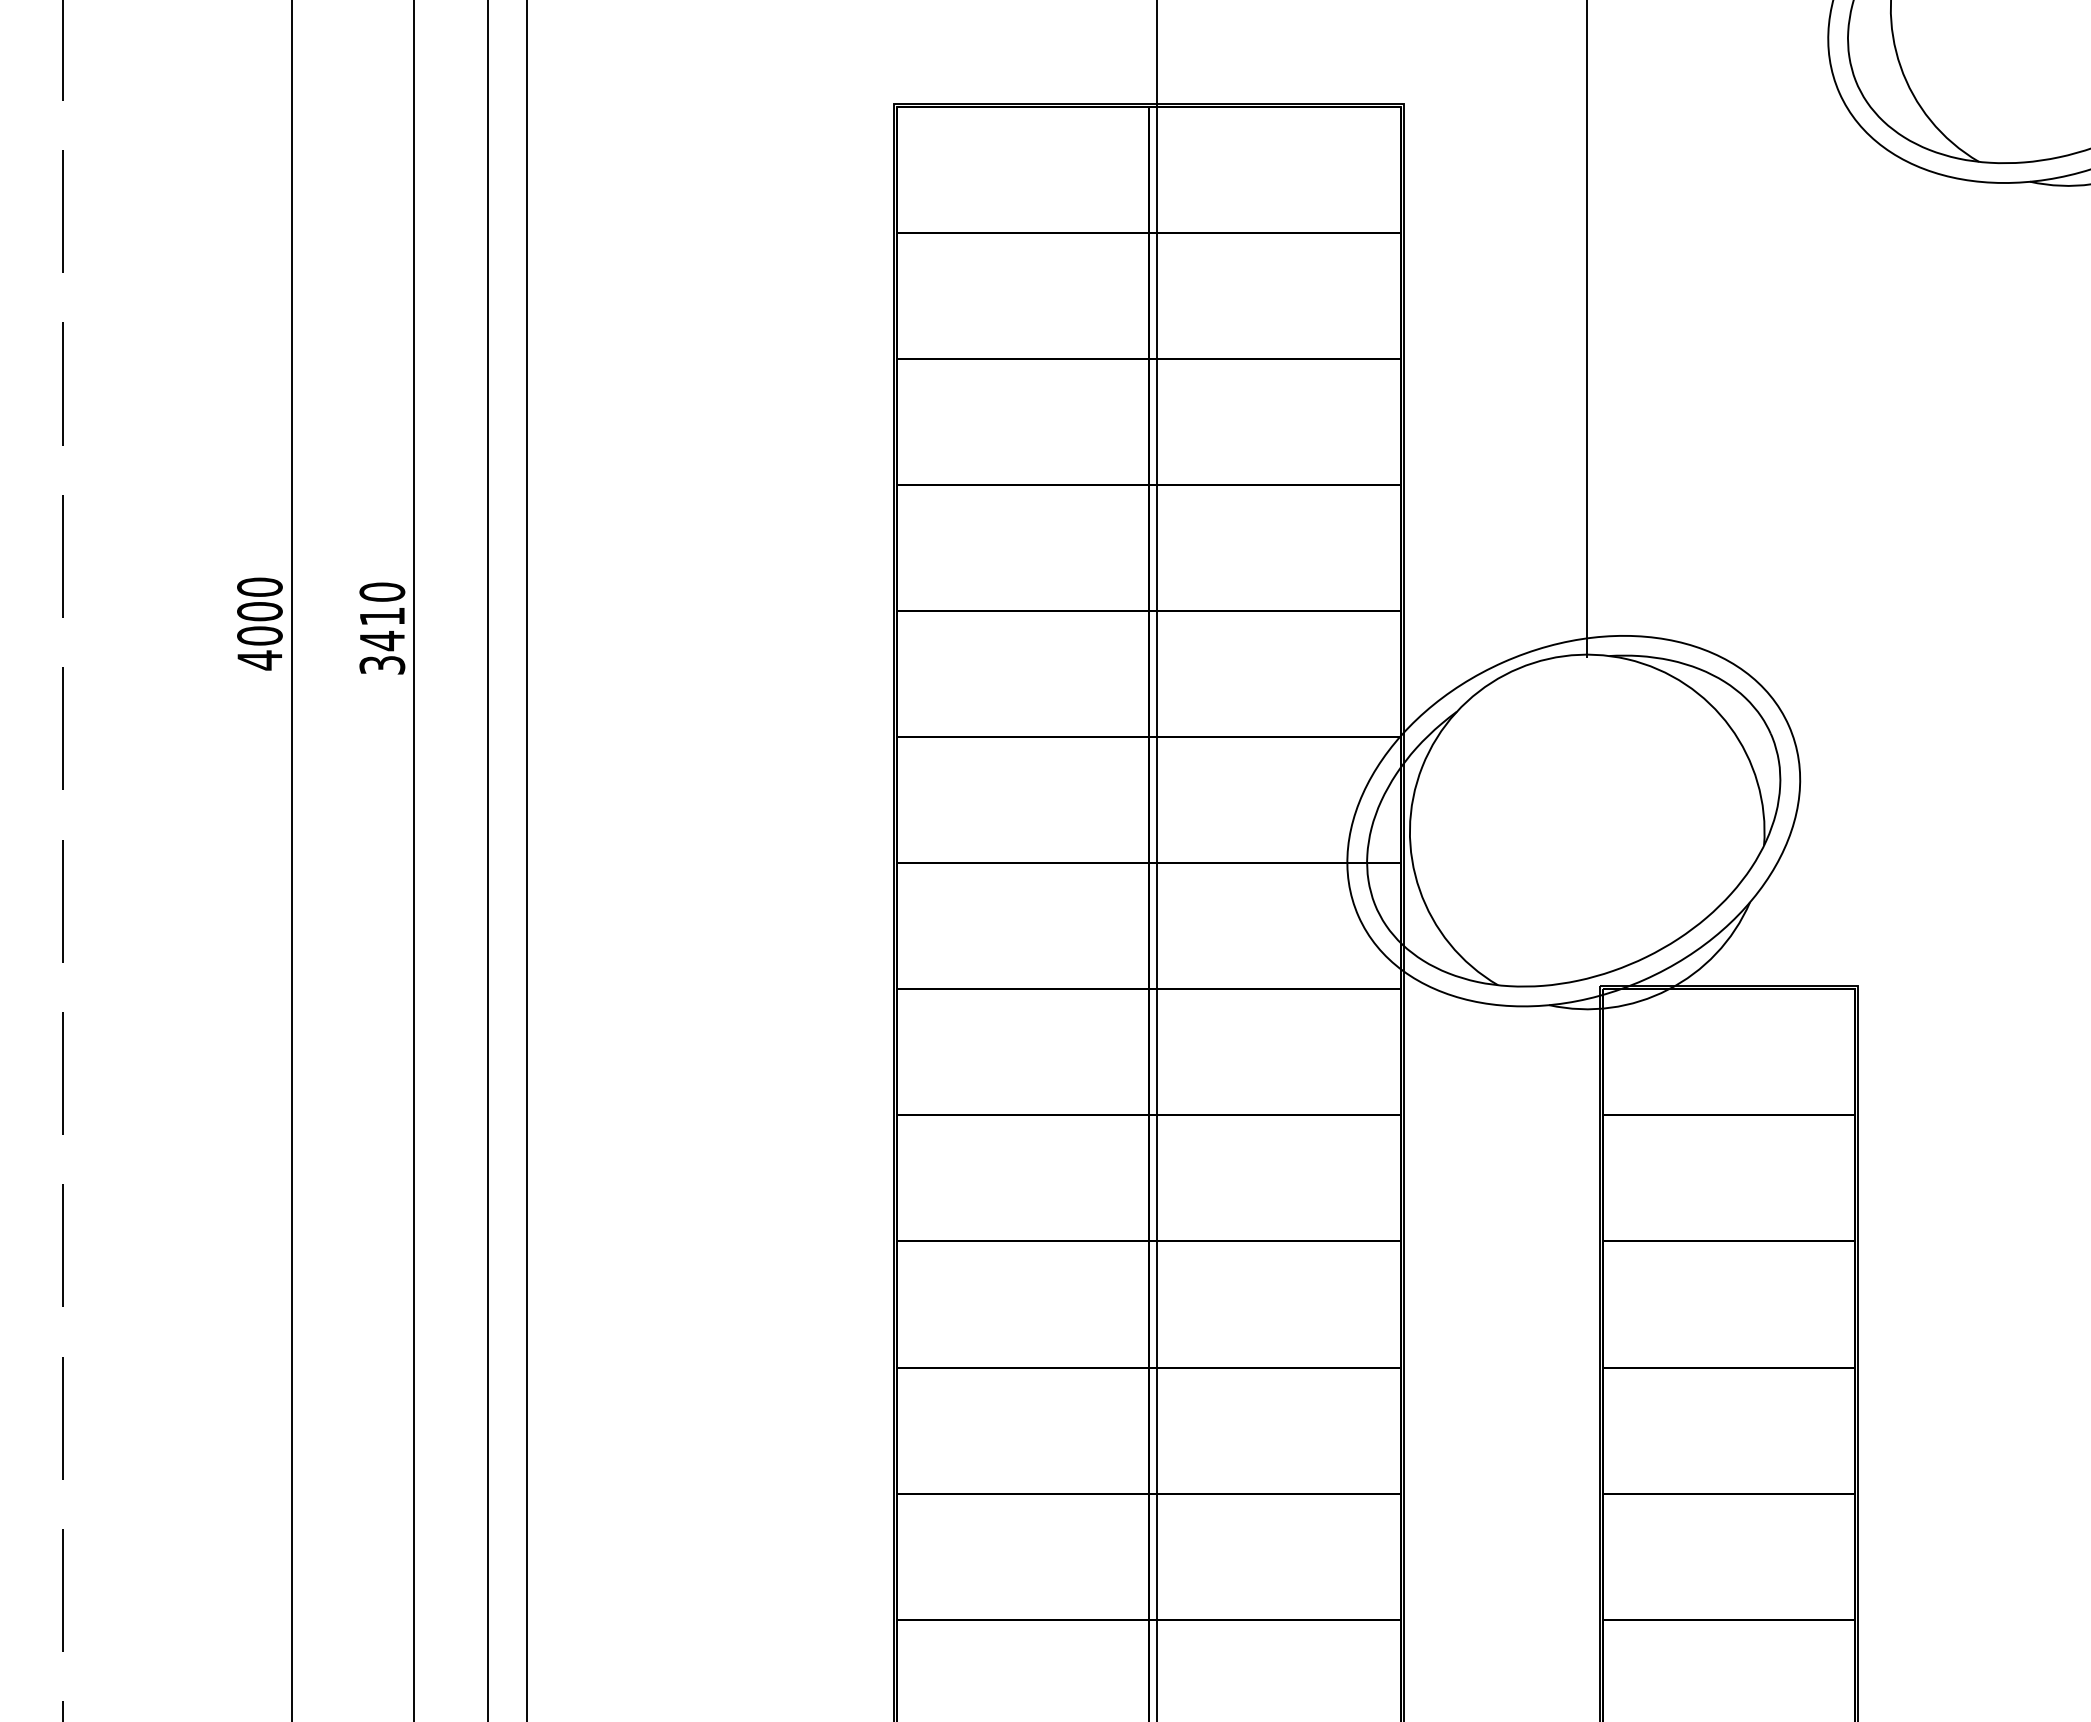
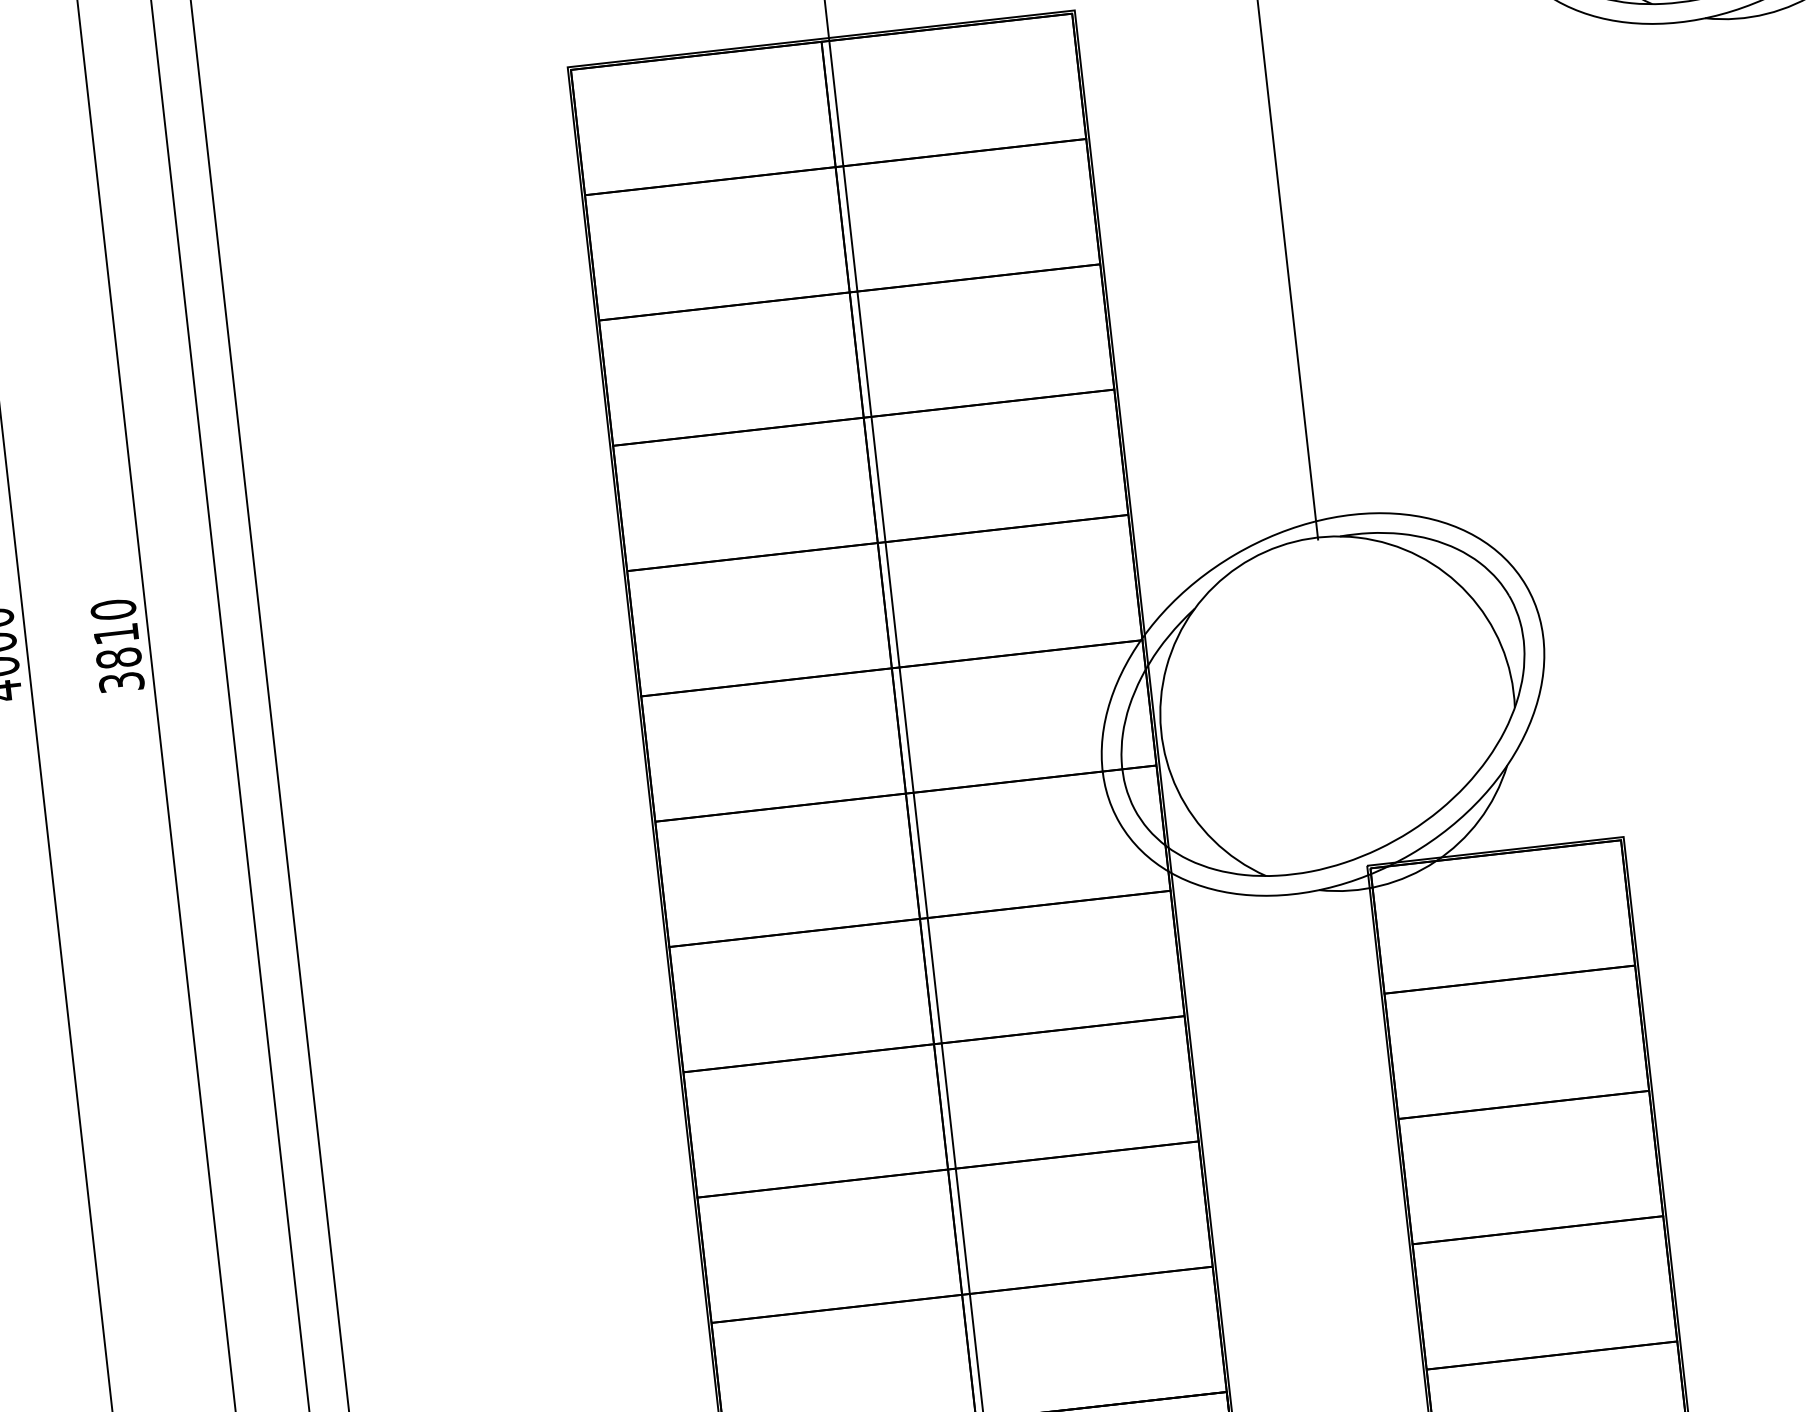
text: (382, 640) -> (119, 657), 3410 -> 3810

